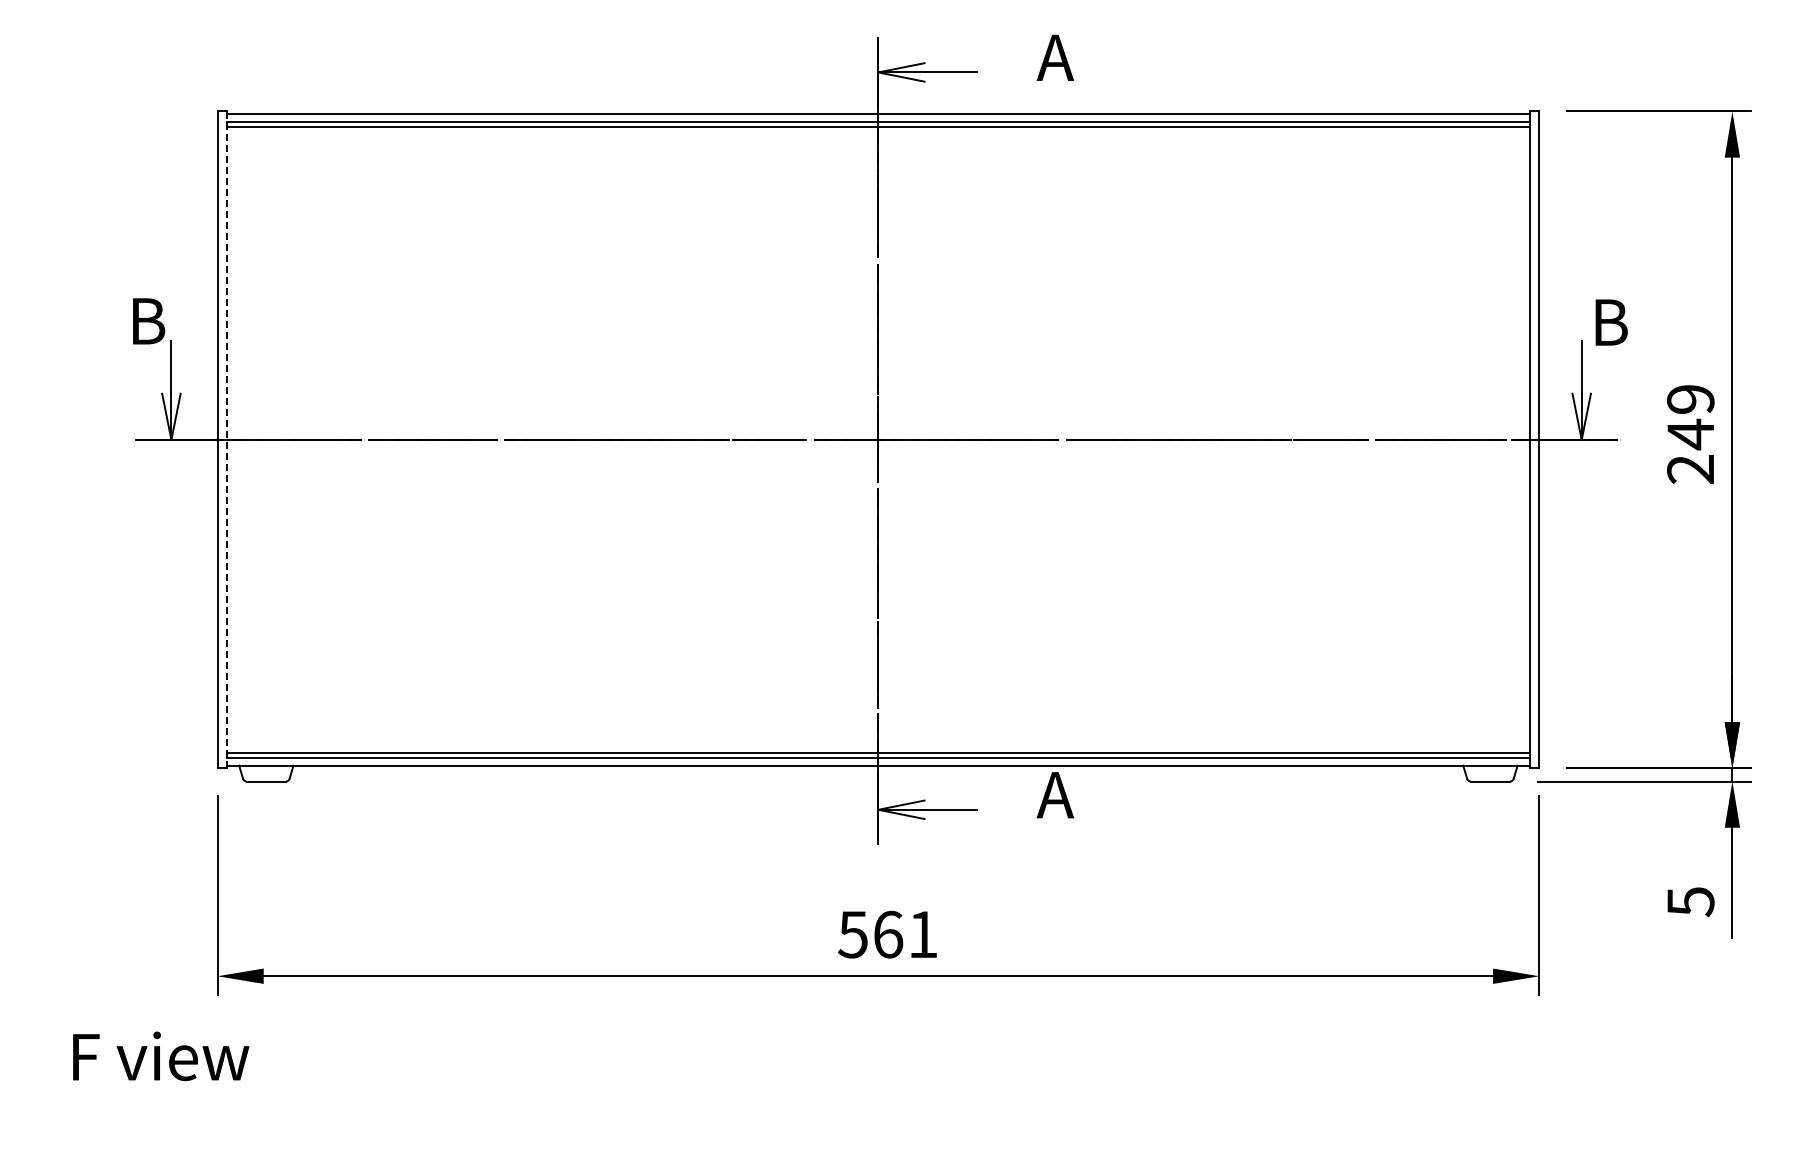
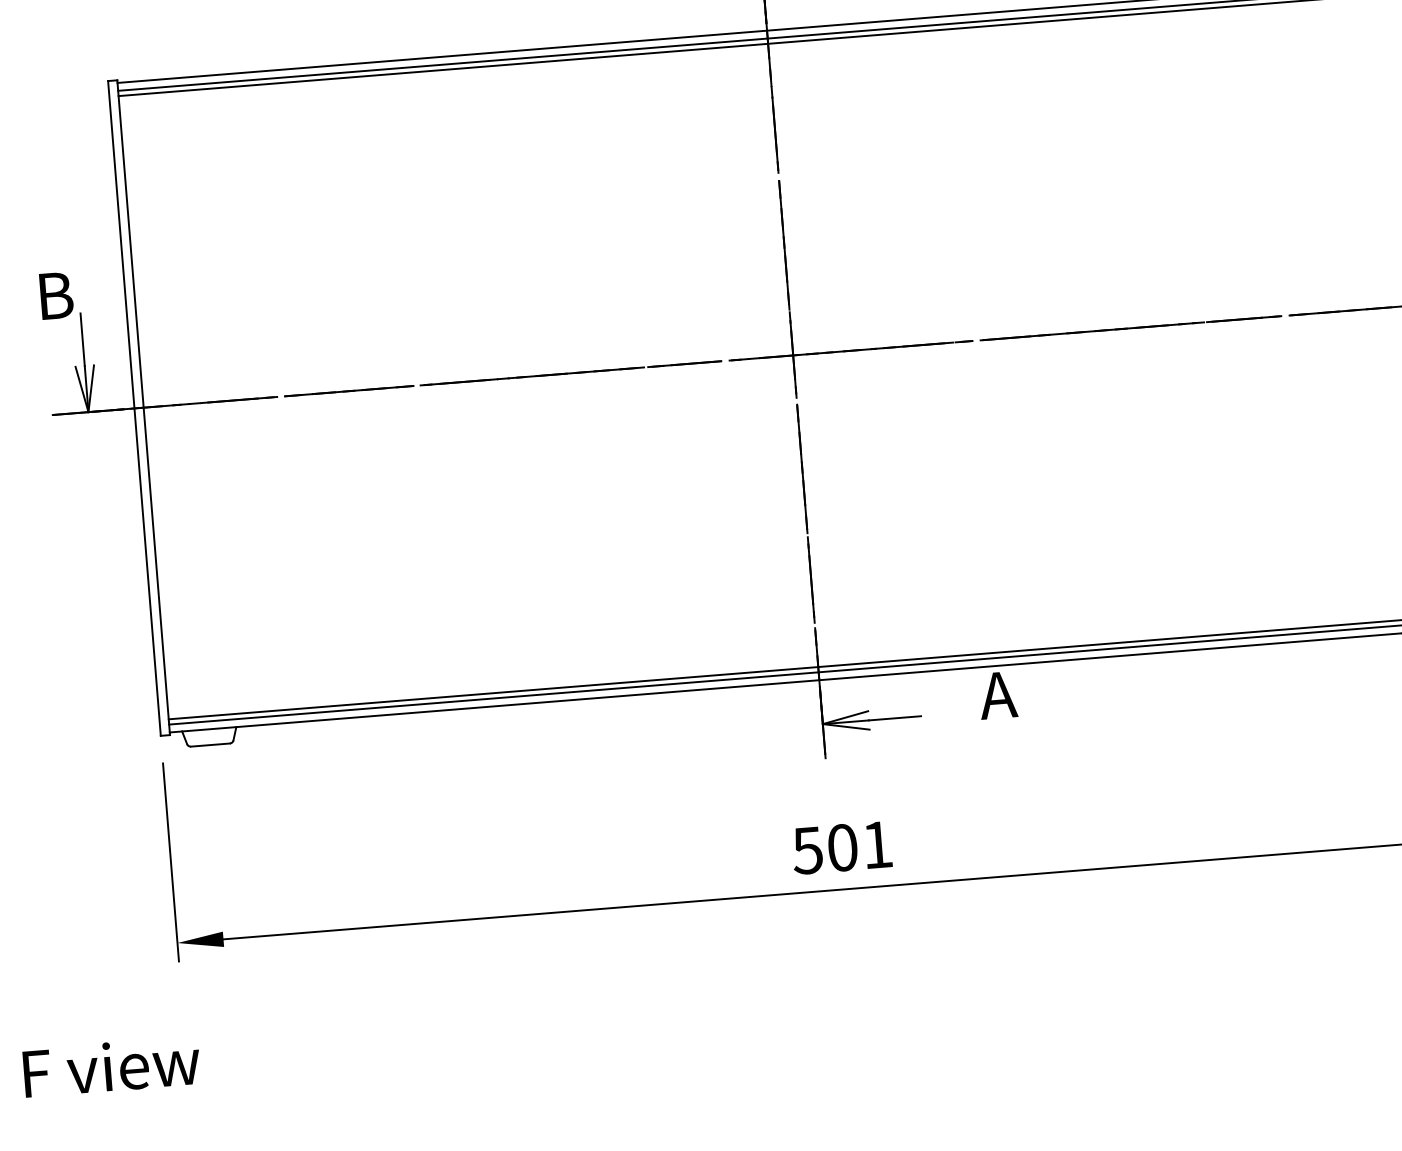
line: (226, 439) -> (143, 407), dashed -> solid
text: (888, 934) -> (842, 847), 561 -> 501
text: (161, 1056) -> (112, 1066), moved

